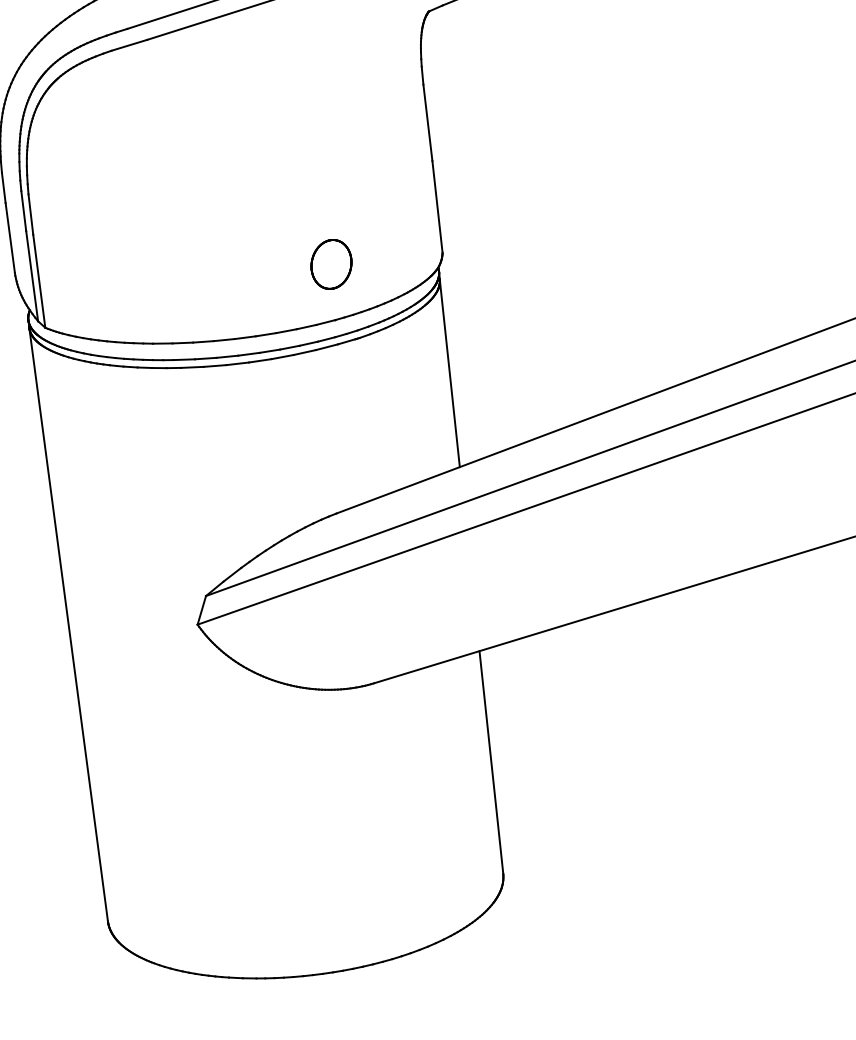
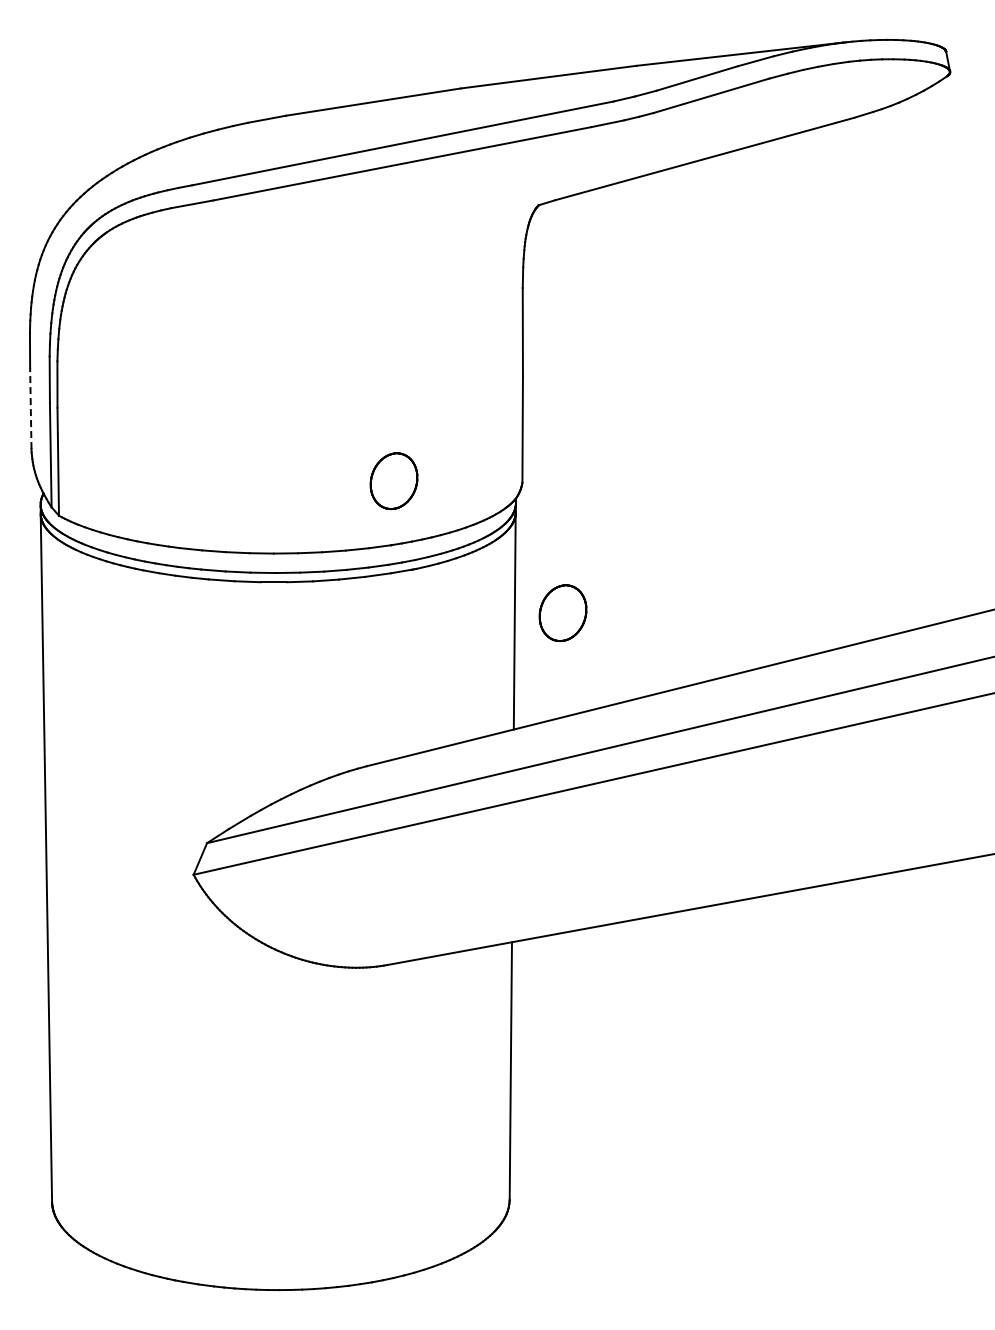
line: (9, 237) -> (30, 408), solid -> dashed
part: (490, 361) -> (562, 612), added

